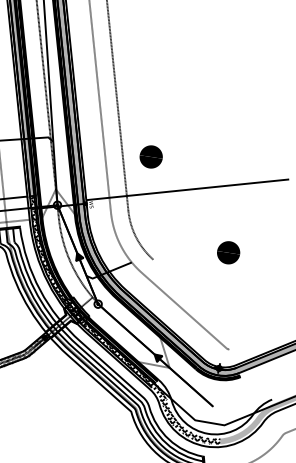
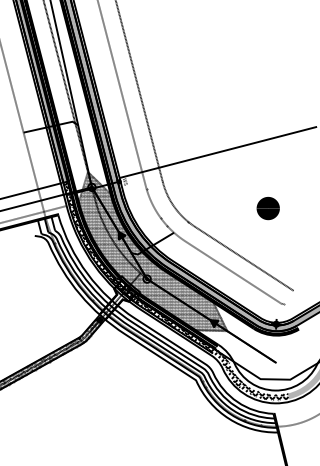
part: (150, 156) -> (176, 125), removed
hatch: (107, 276) -> (152, 250), added
line: (196, 298) -> (243, 258), added

